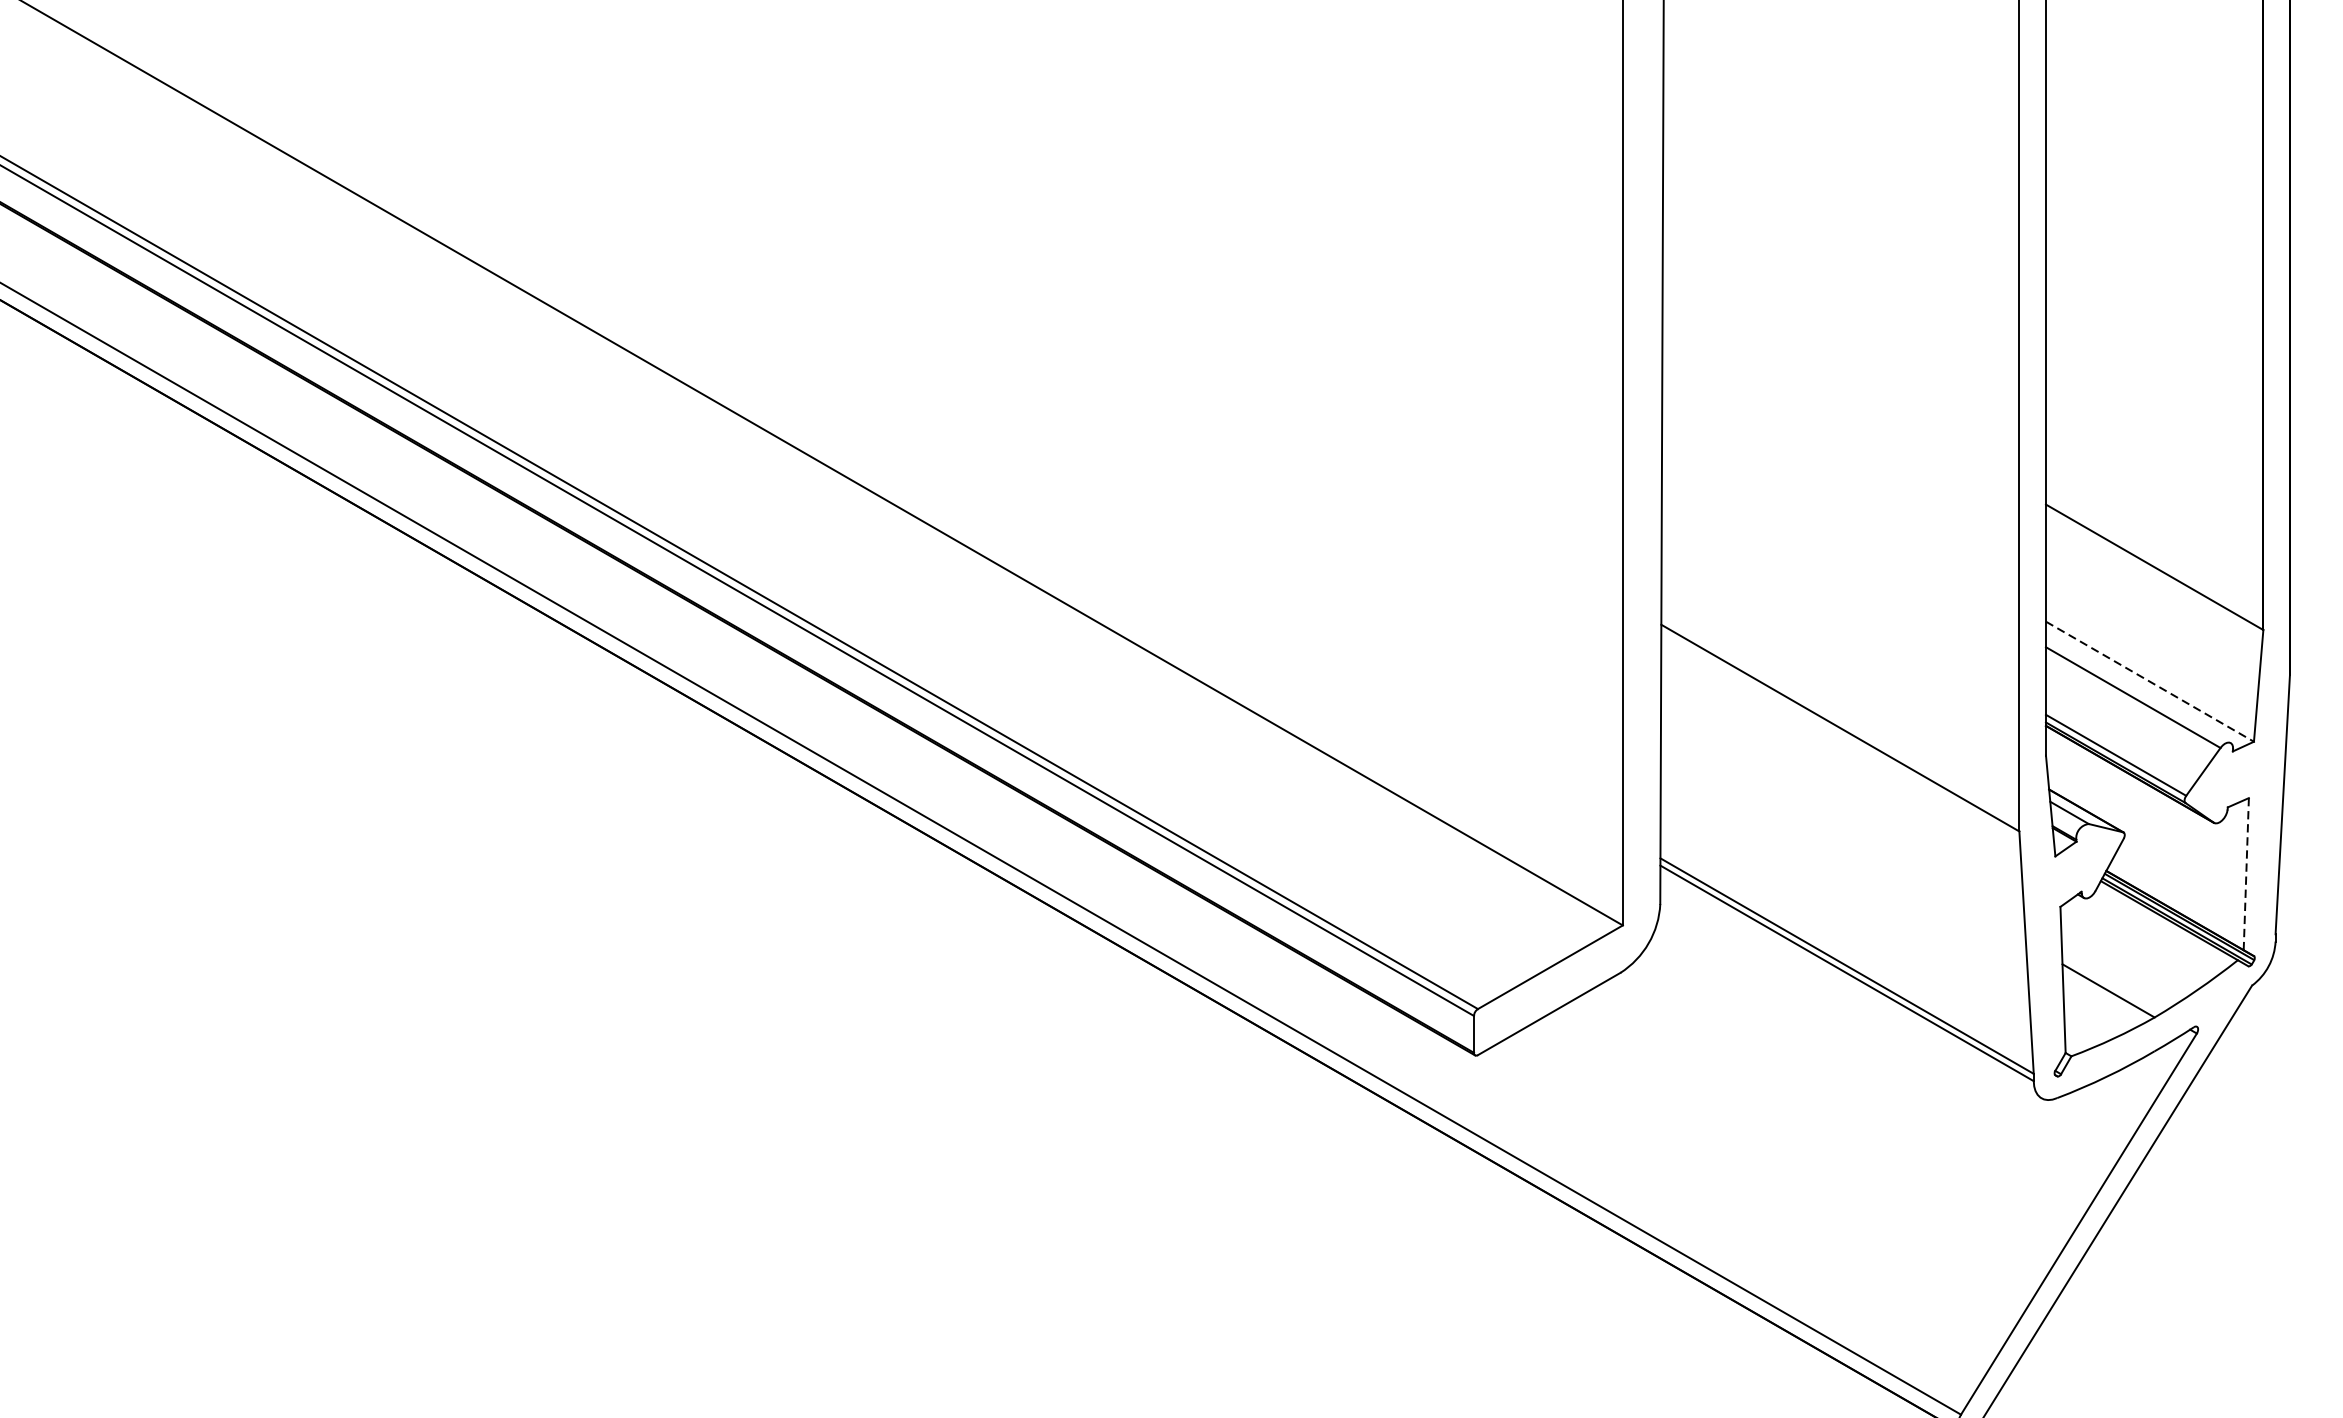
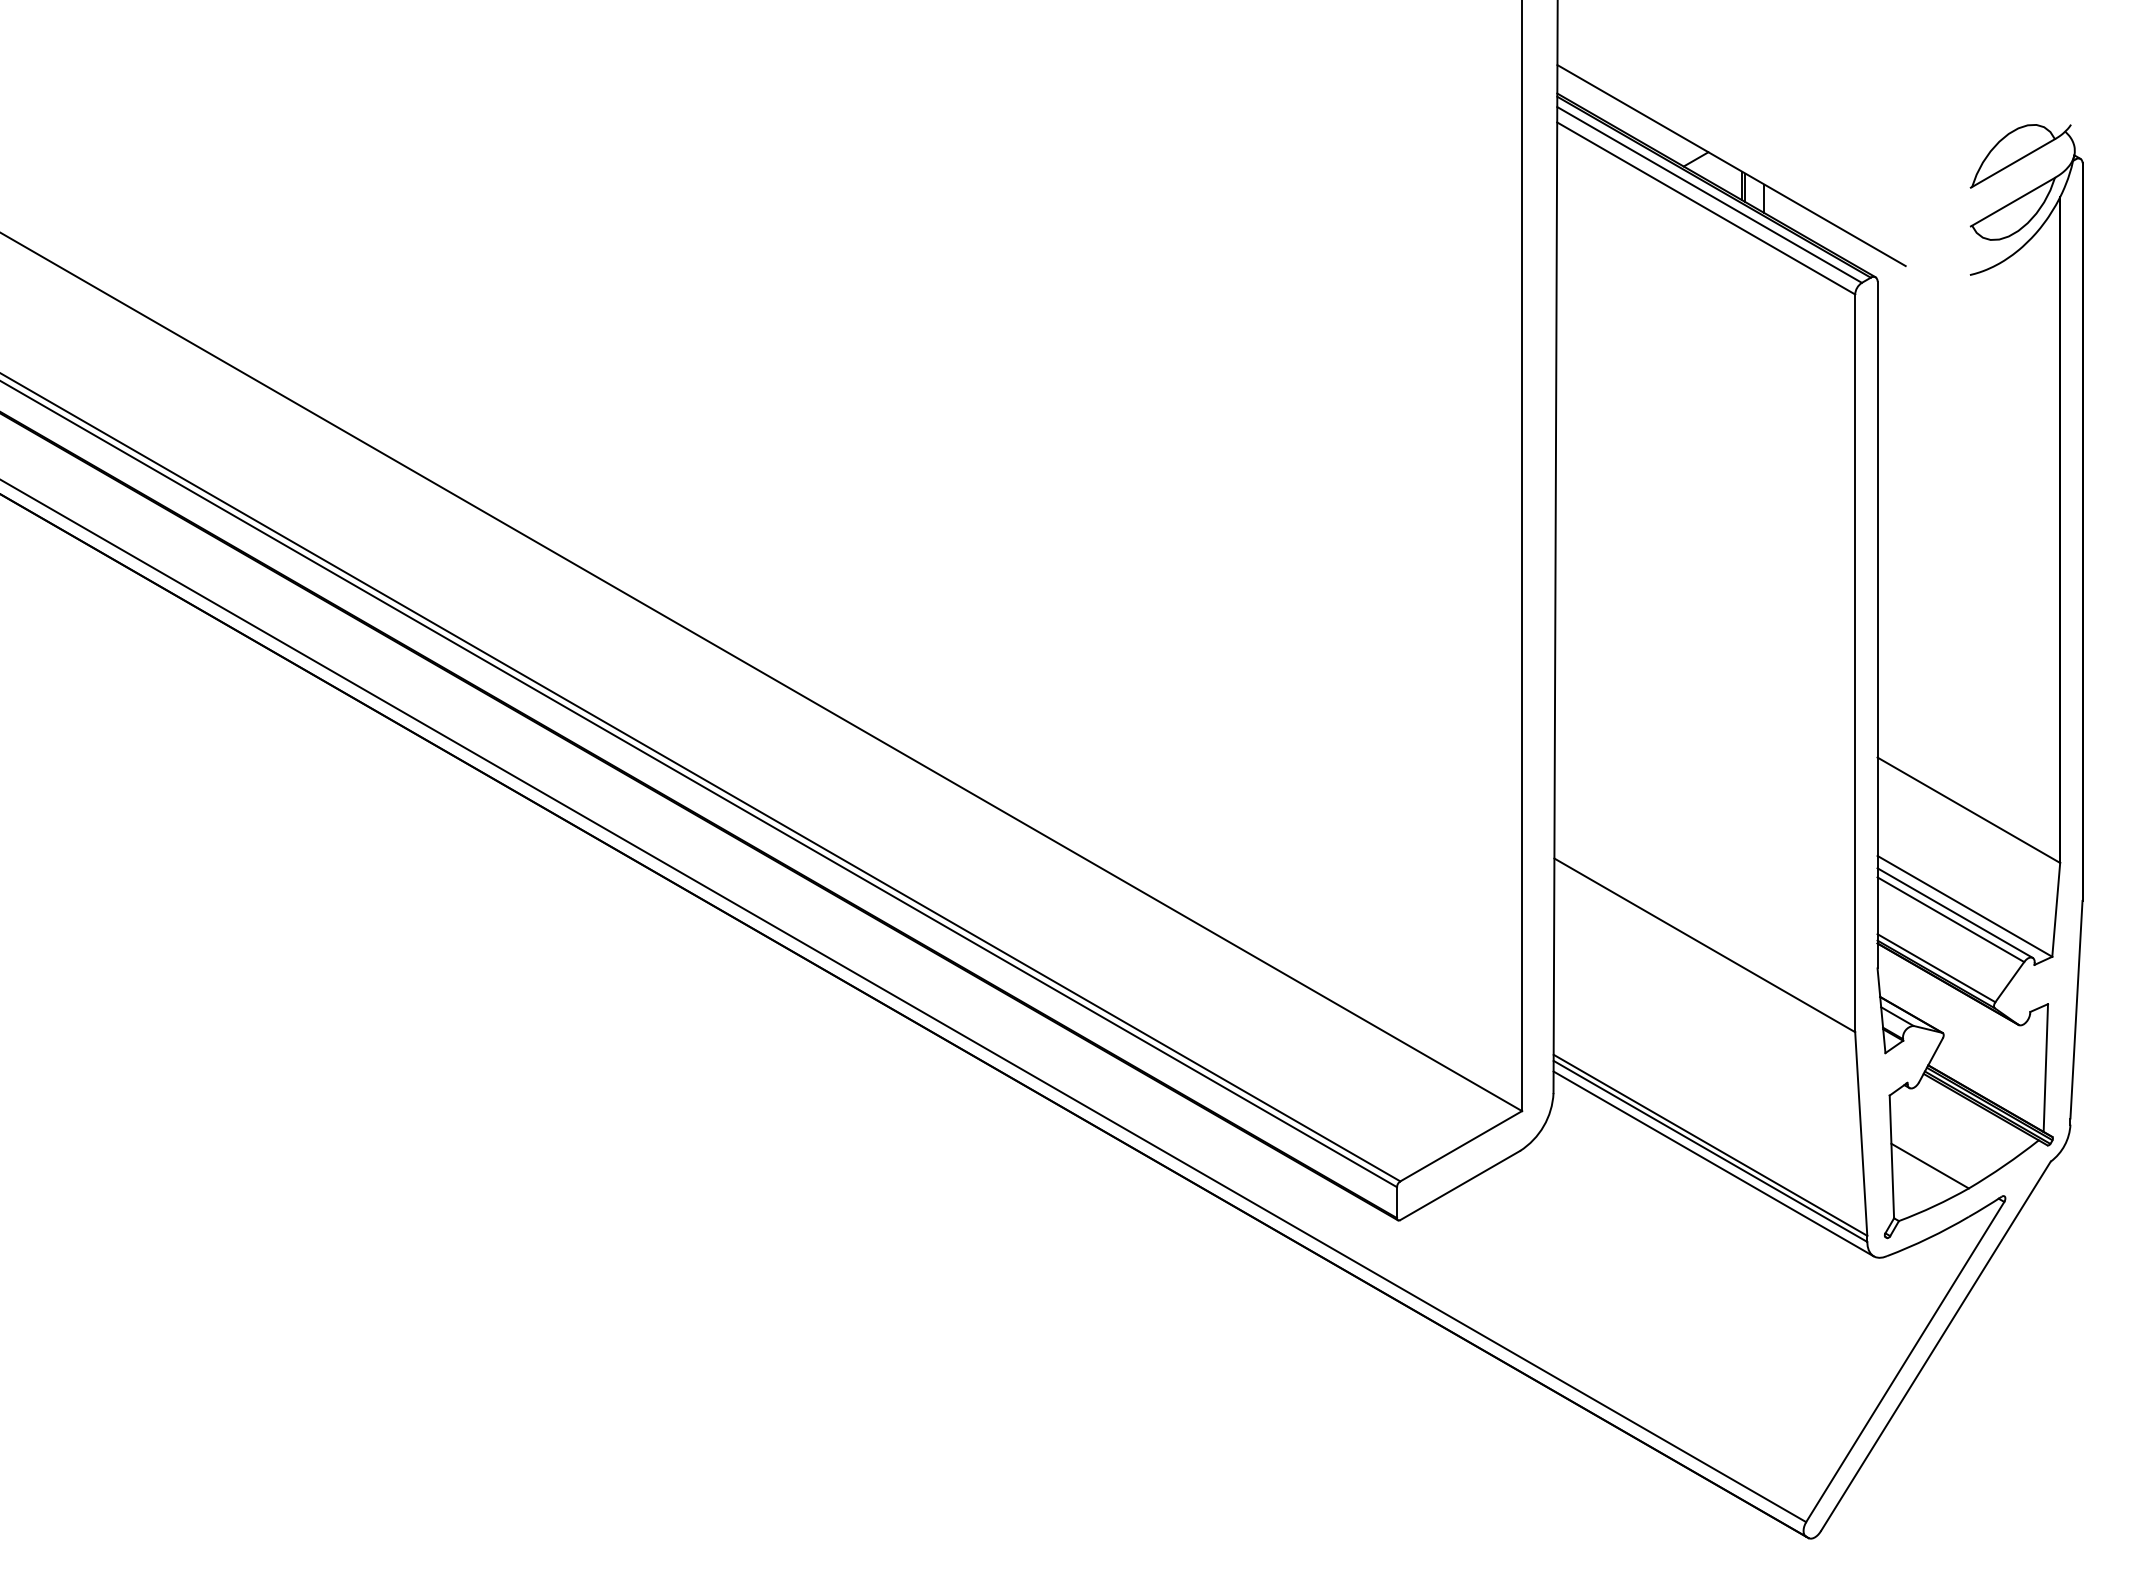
line: (2149, 681) -> (1964, 906), dashed -> solid
line: (2137, 689) -> (1954, 912), added
line: (2245, 874) -> (2045, 1068), dashed -> solid
line: (1850, 987) -> (1713, 1163), added

